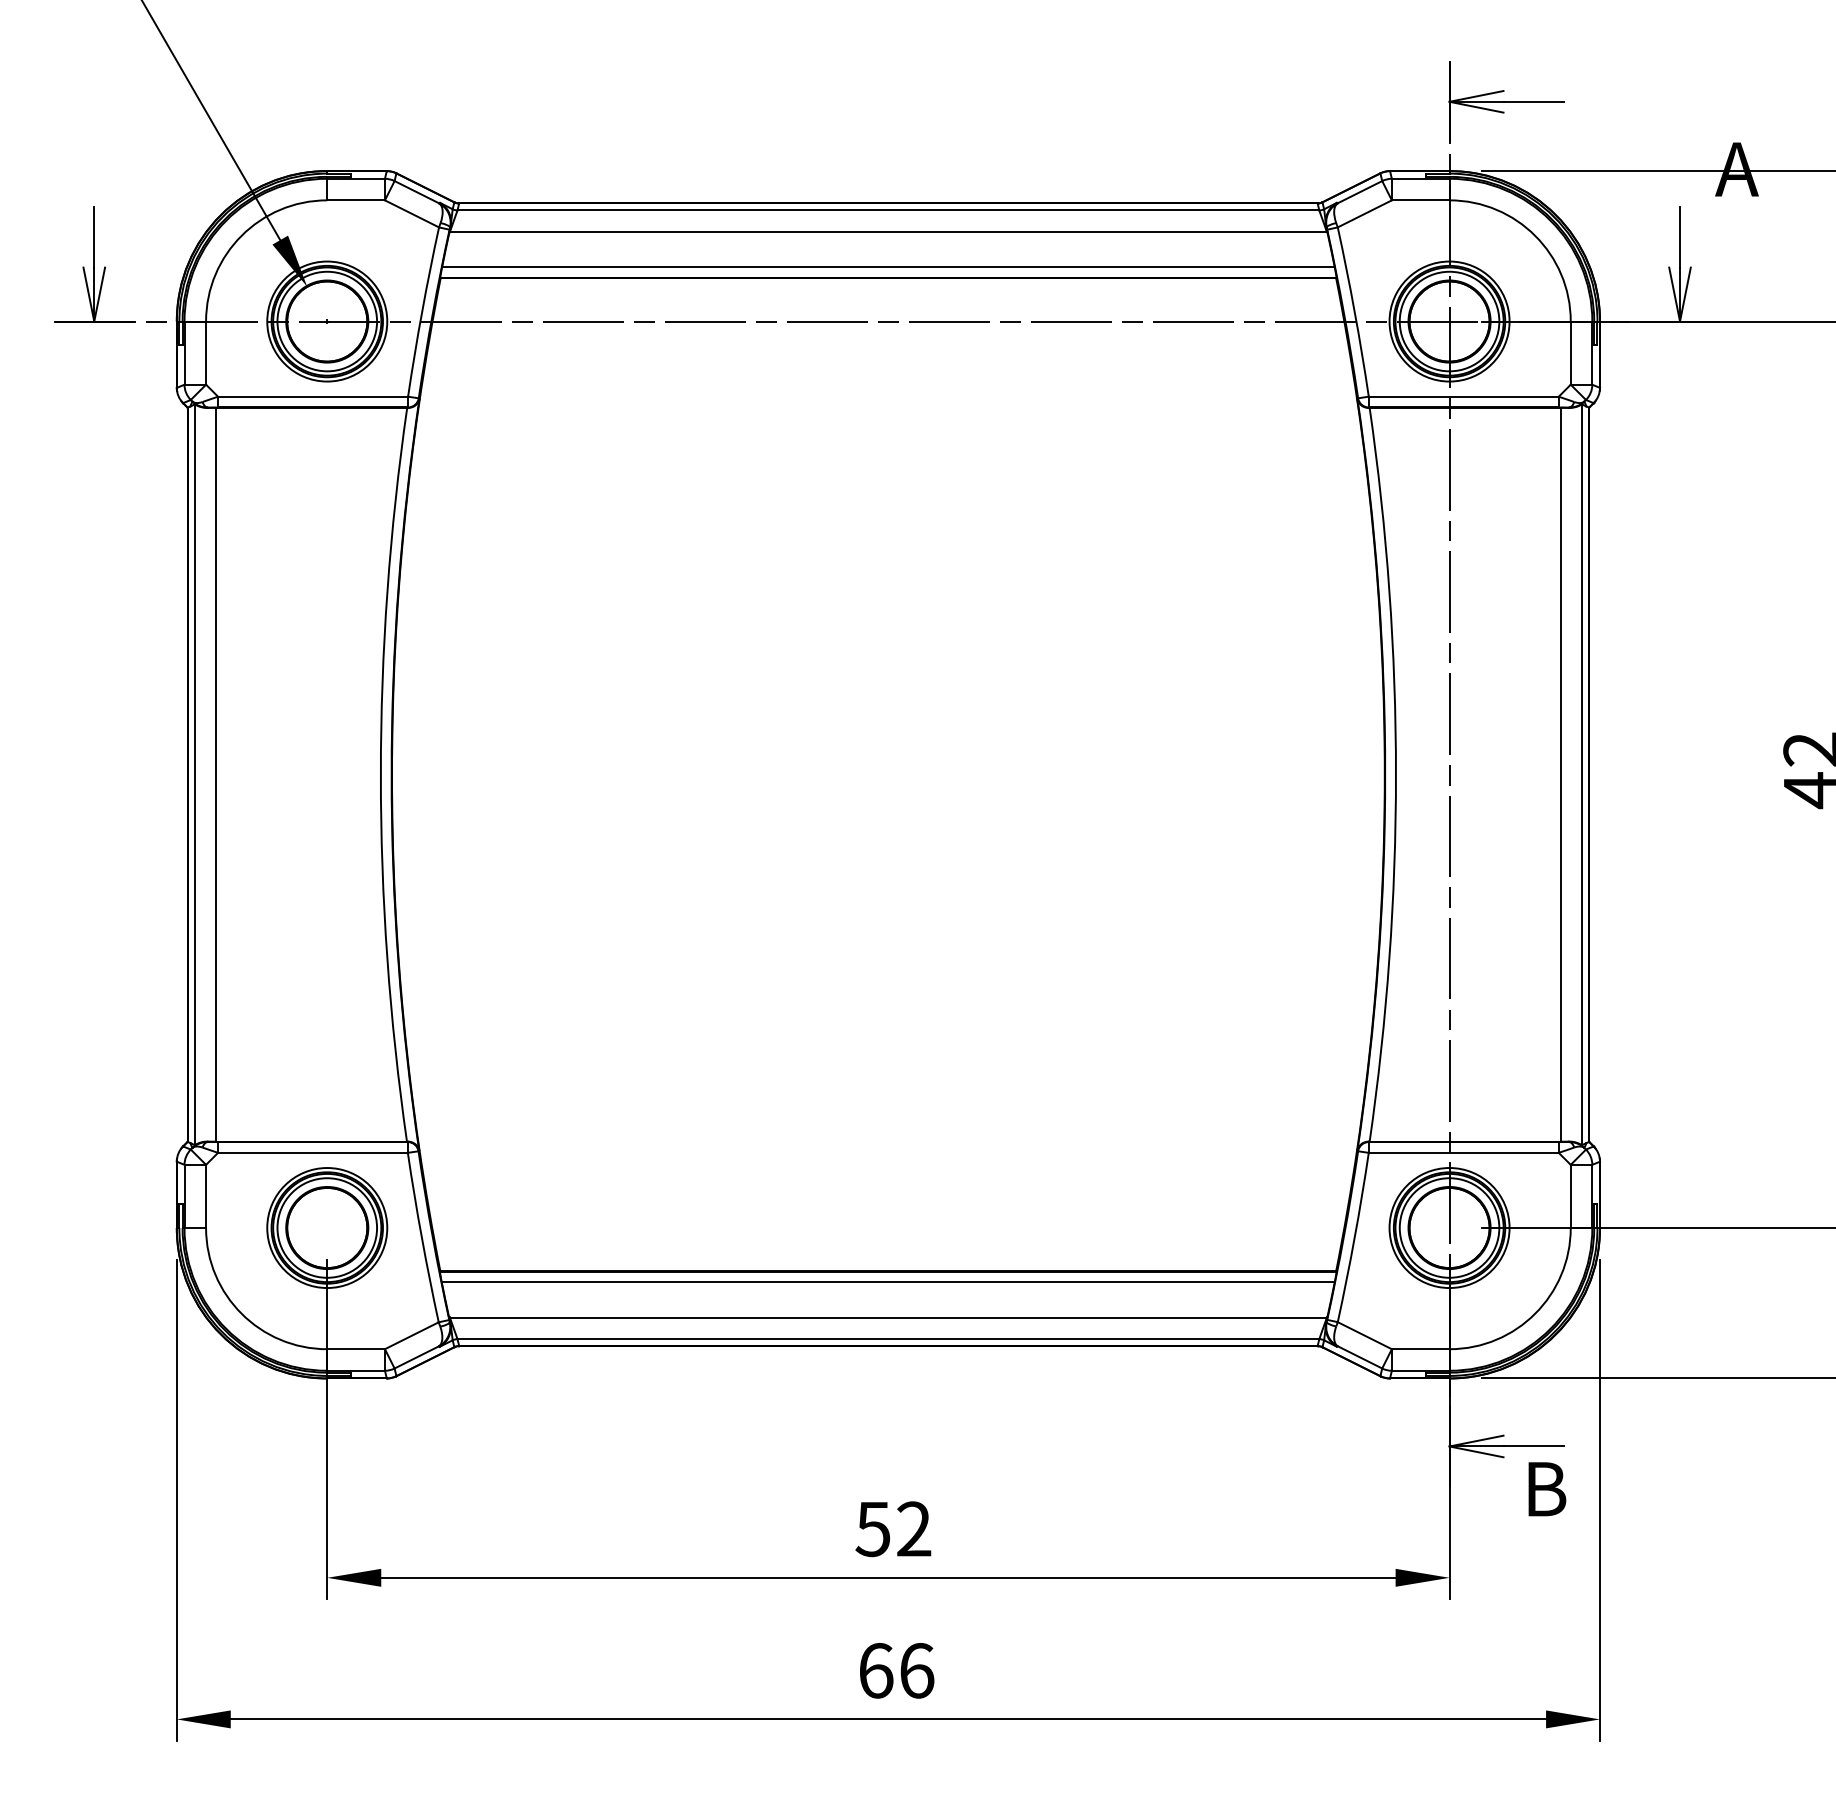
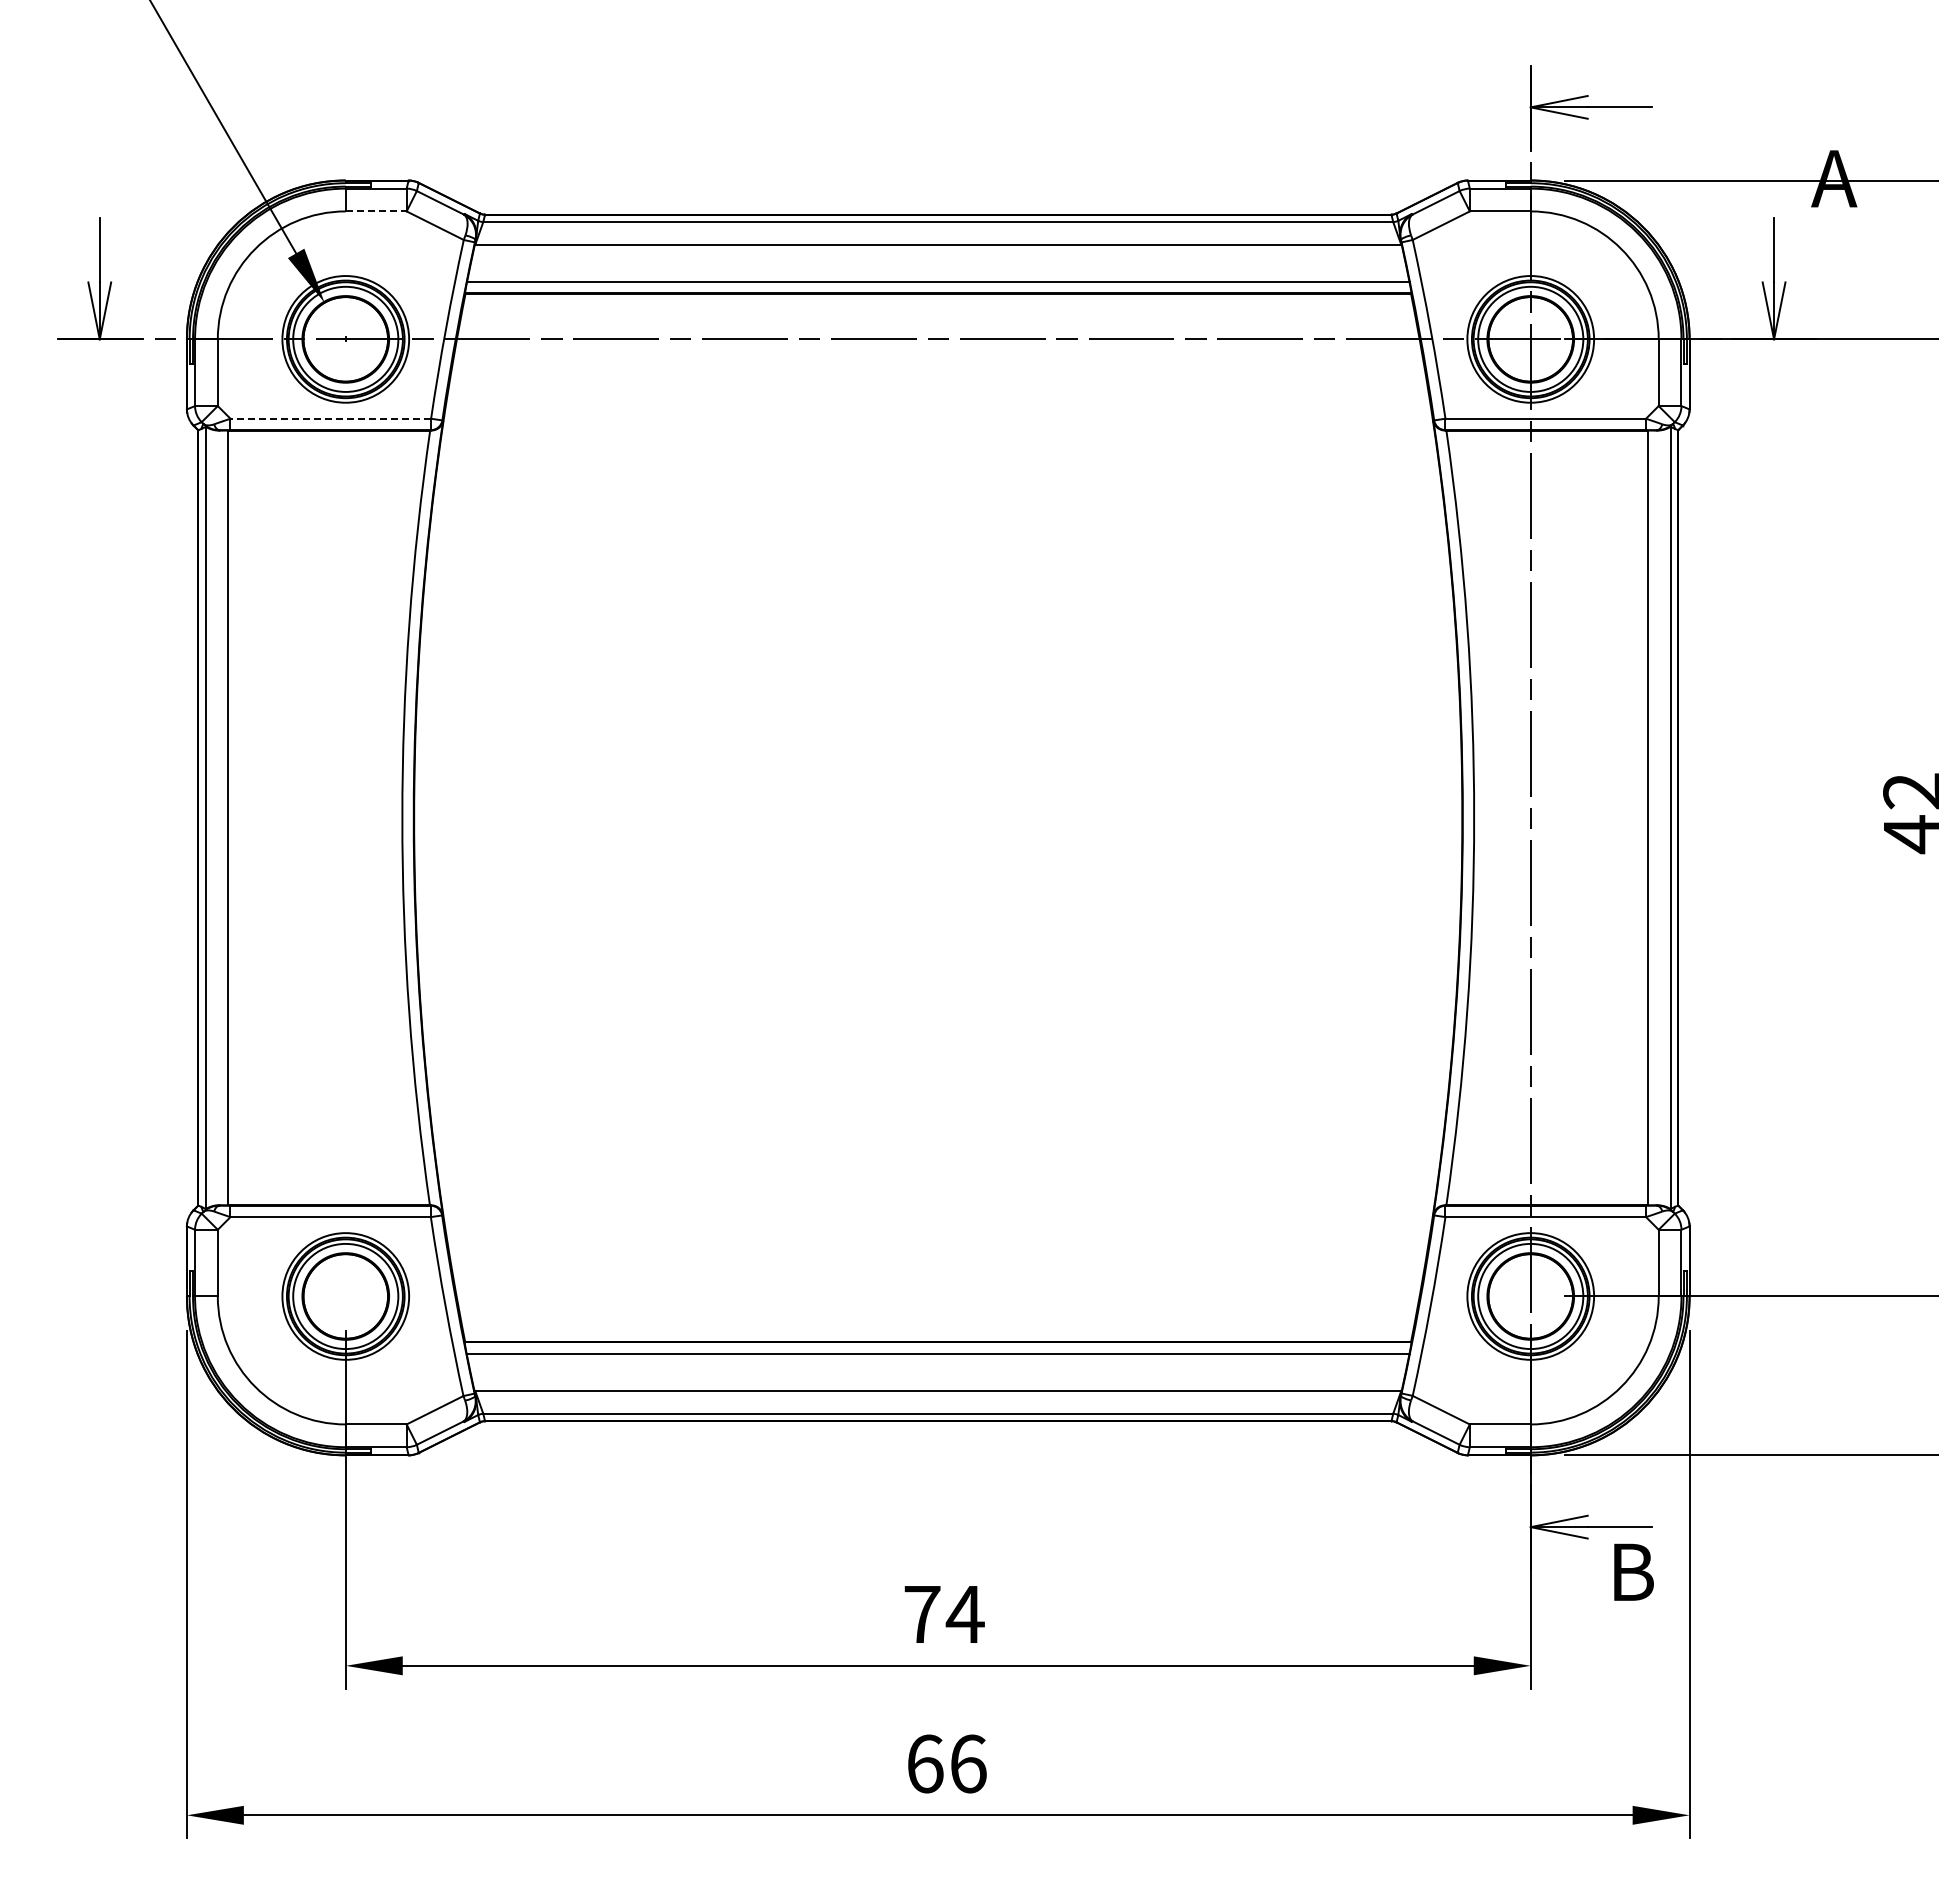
line: (356, 200) -> (376, 211), solid -> dashed
line: (312, 396) -> (330, 418), solid -> dashed
text: (893, 1529) -> (943, 1614), 52 -> 74

